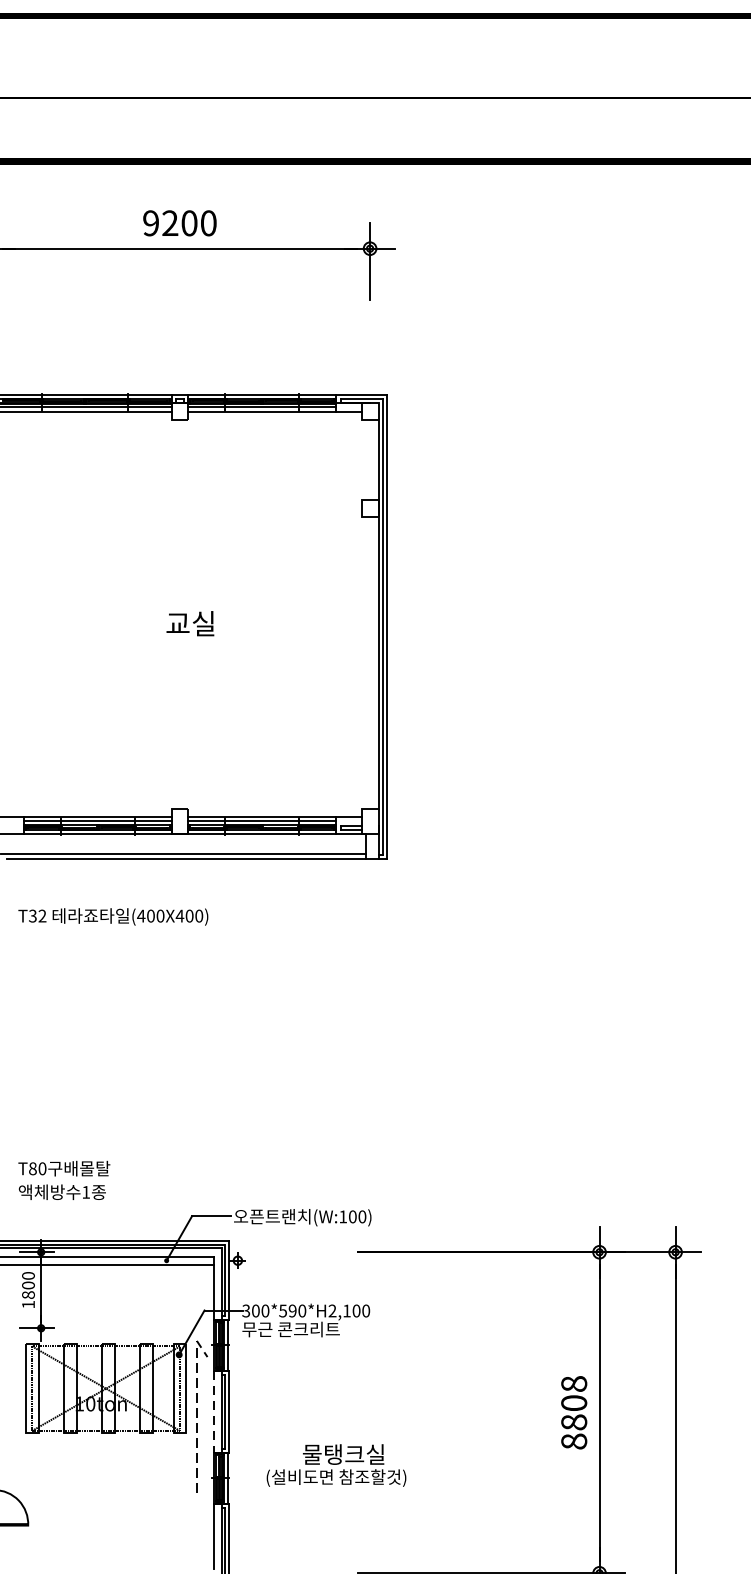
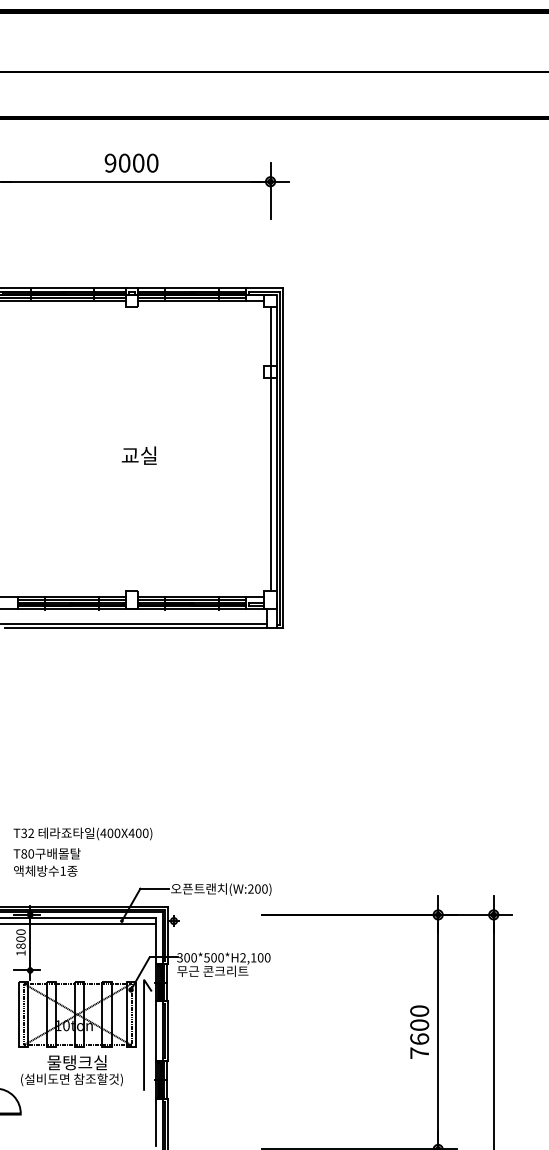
text: (170, 222) -> (124, 162), 9200 -> 9000
line: (370, 613) -> (270, 448), added
text: (112, 916) -> (82, 833), moved
text: (342, 1216) -> (250, 888), (W:100) -> (W:200)
text: (292, 1310) -> (213, 957), 300*590*H2,100 -> 300*500*H2,100
line: (197, 1406) -> (144, 1027), dashed -> solid
line: (213, 1411) -> (156, 1031), dashed -> solid
text: (573, 1411) -> (419, 1031), 8808 -> 7600
text: (335, 1465) -> (71, 1070), moved

